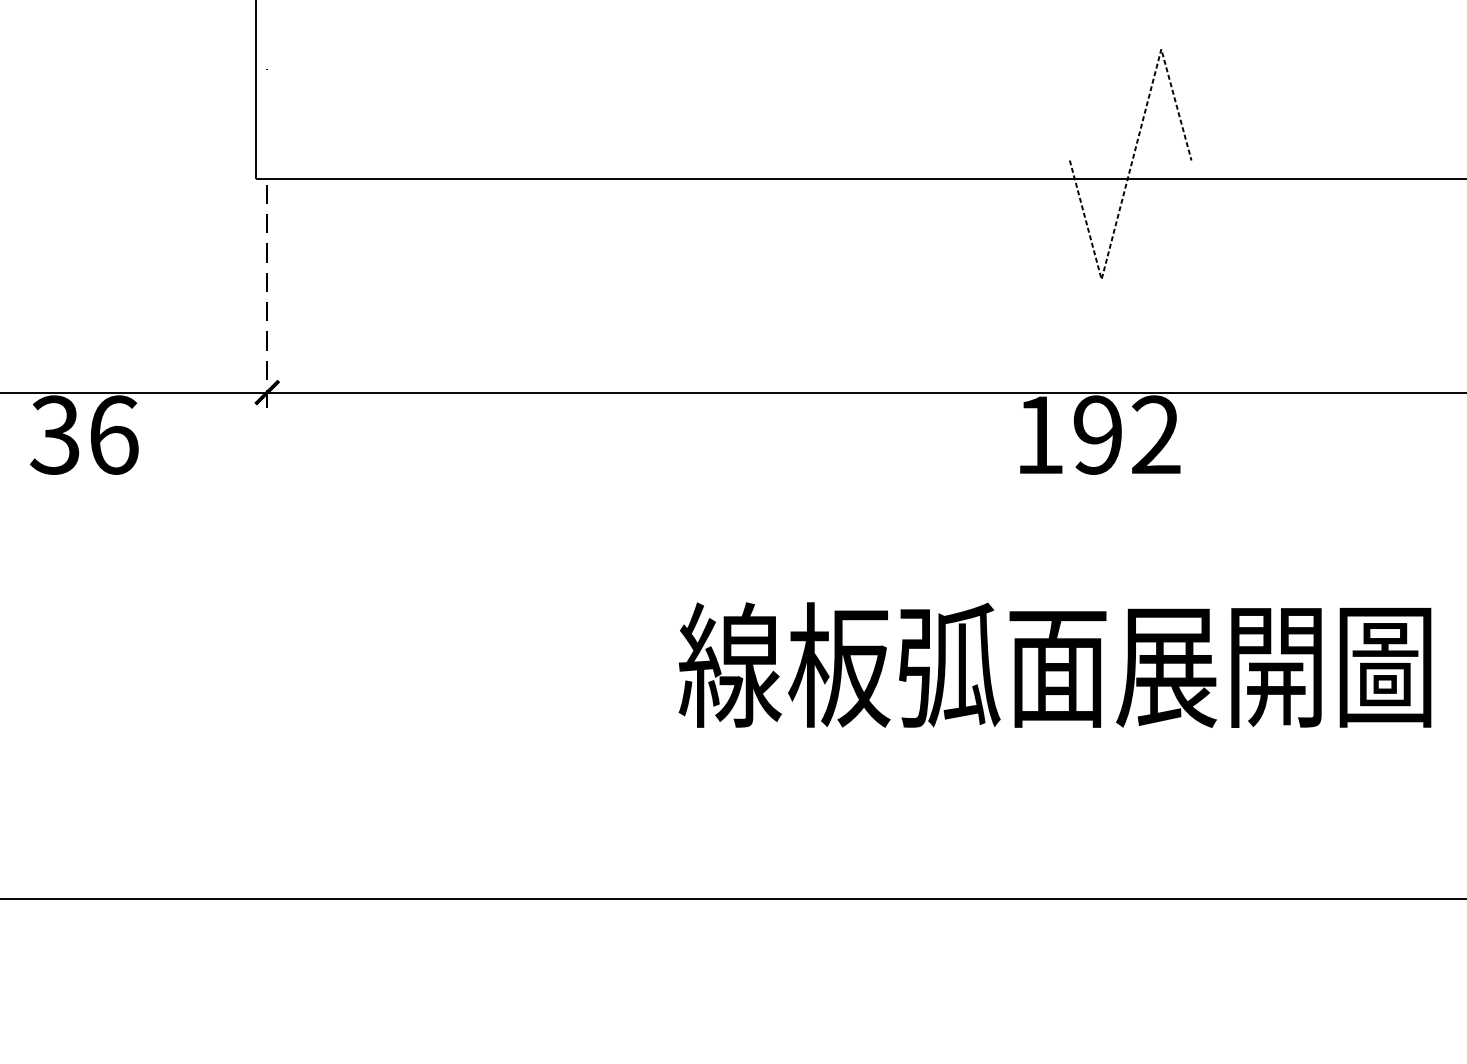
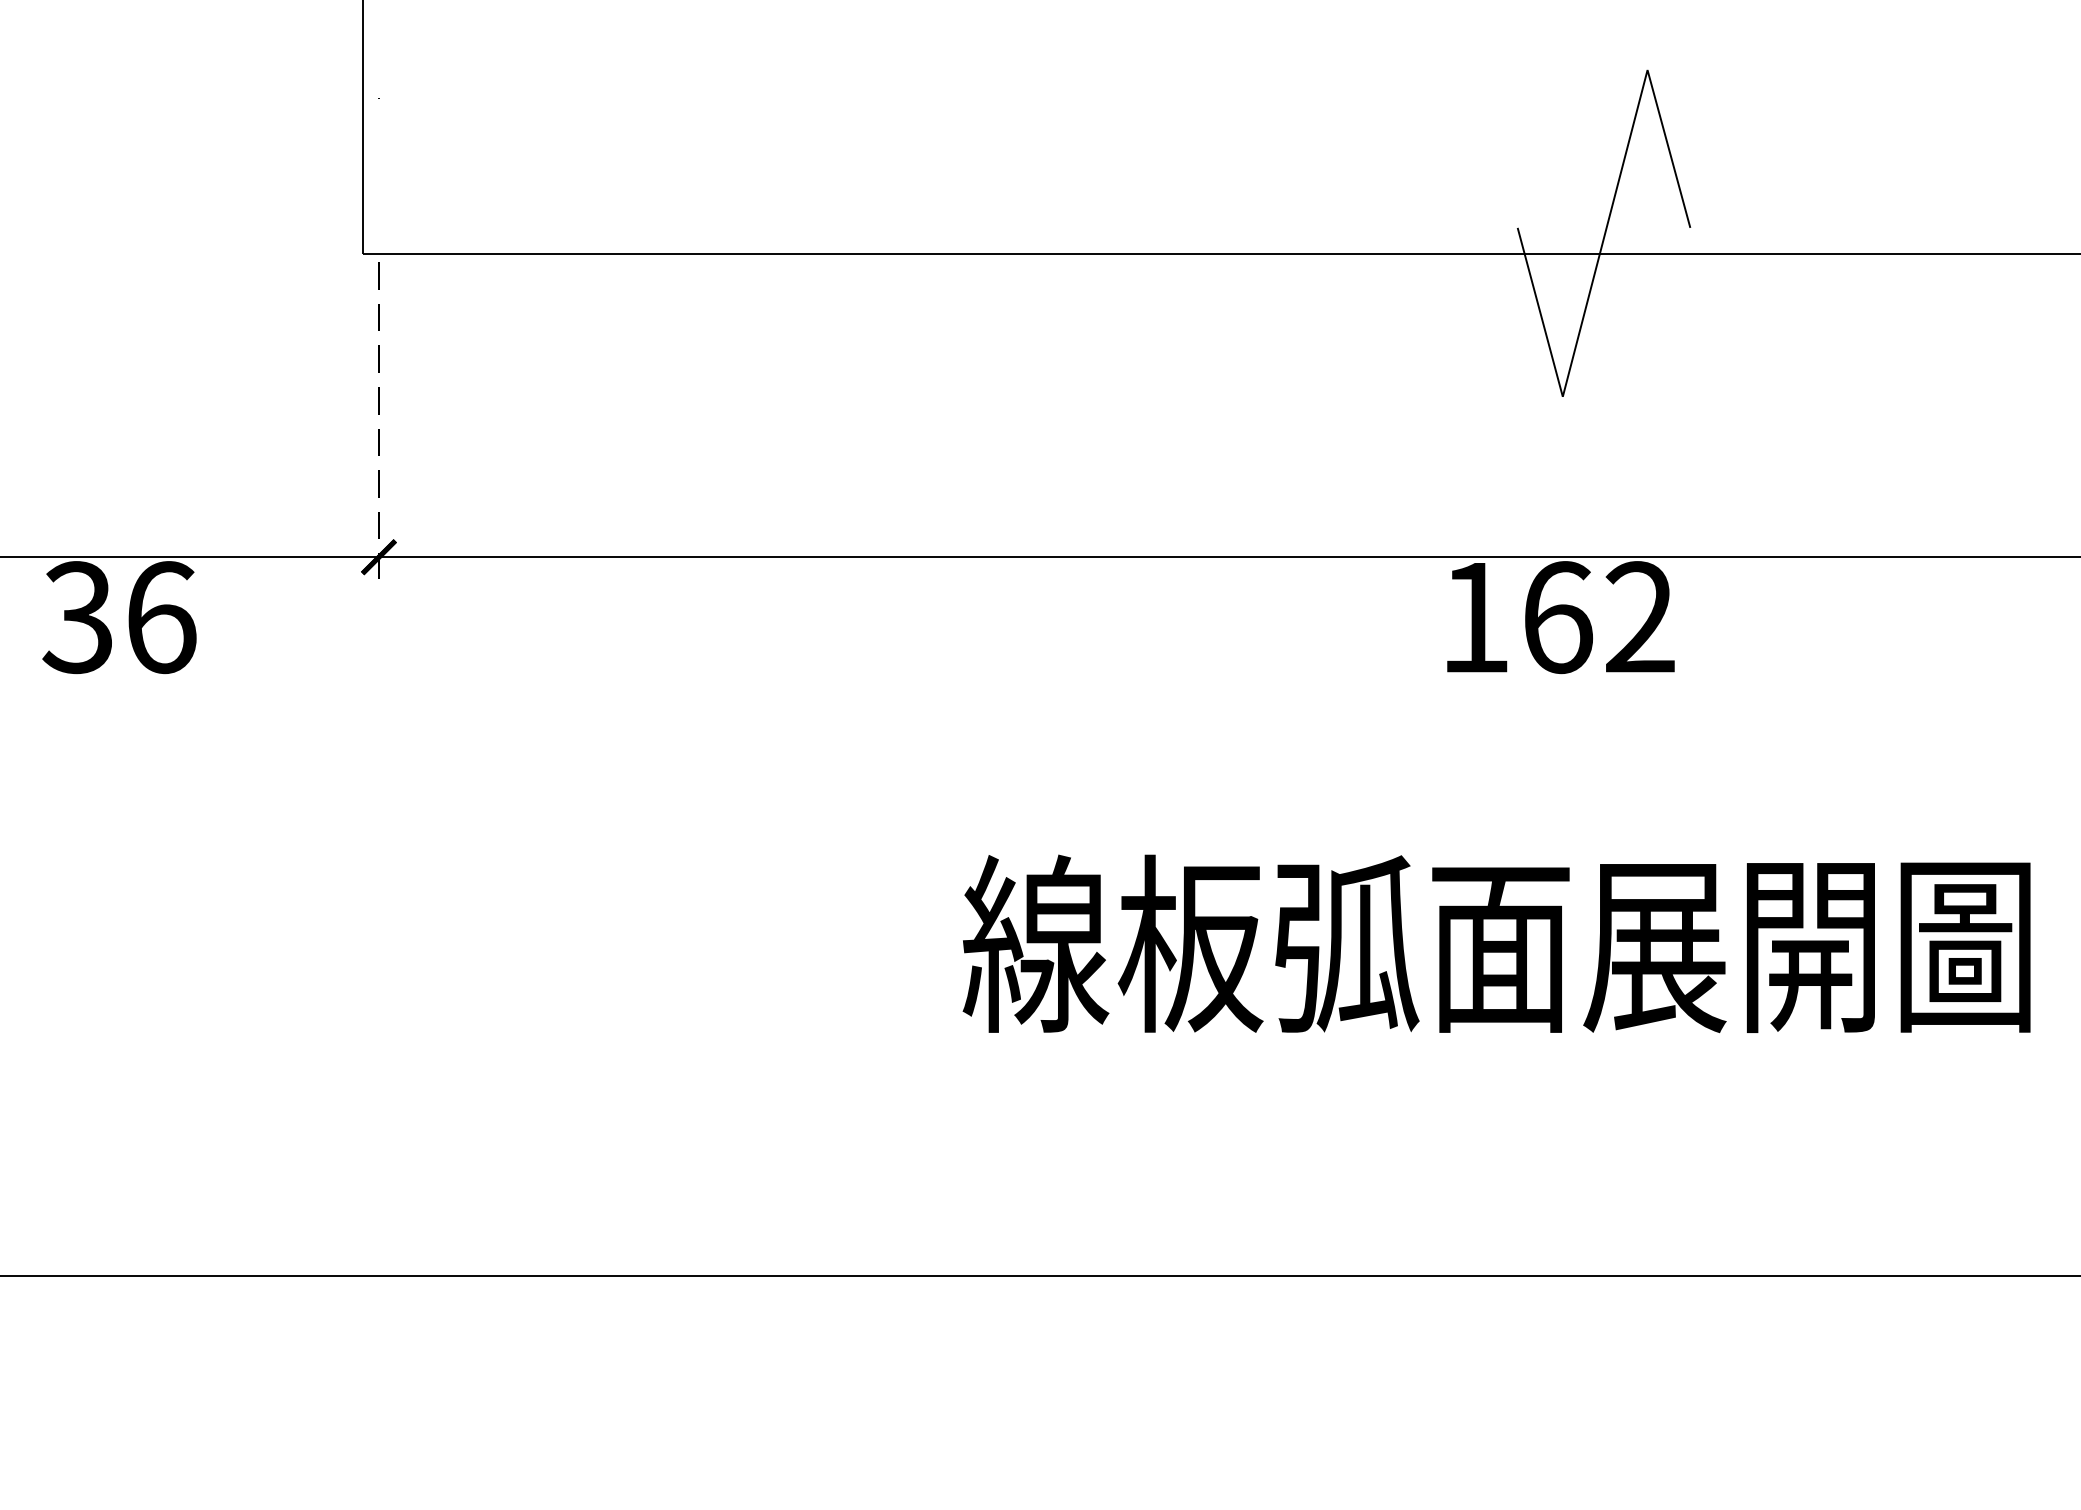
line: (1130, 167) -> (1603, 238), dashed -> solid
text: (1098, 435) -> (1558, 617), 192 -> 162

